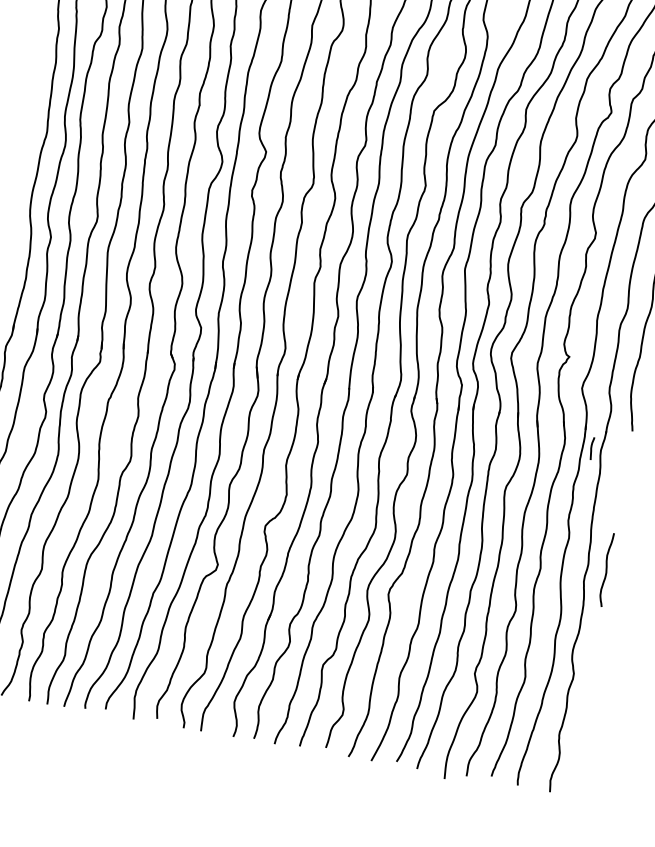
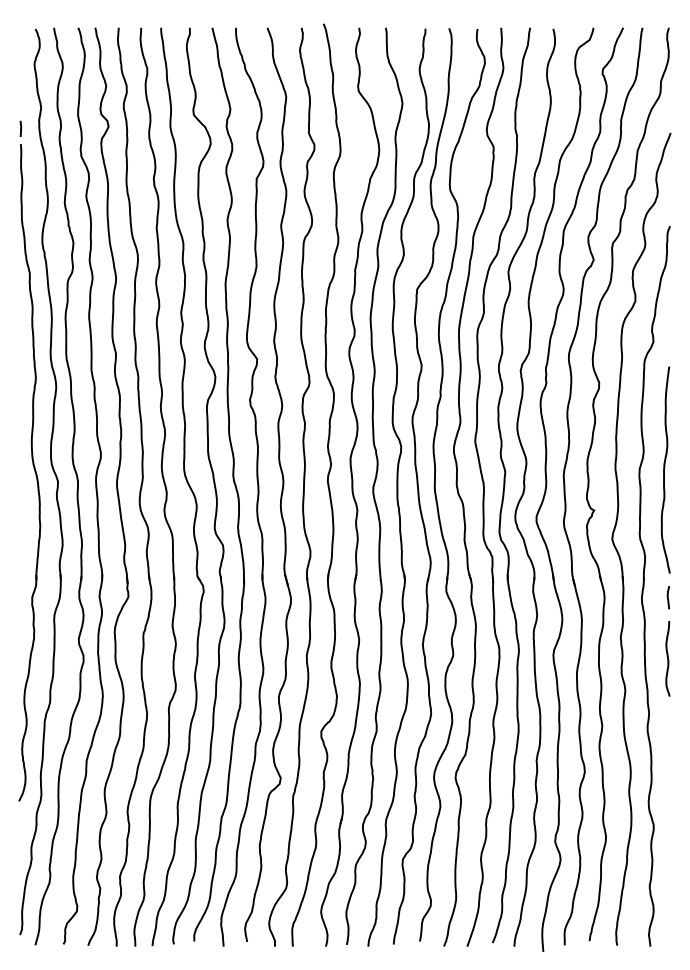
curve: (591, 448) -> (668, 597), moved
curve: (605, 569) -> (667, 658), moved

